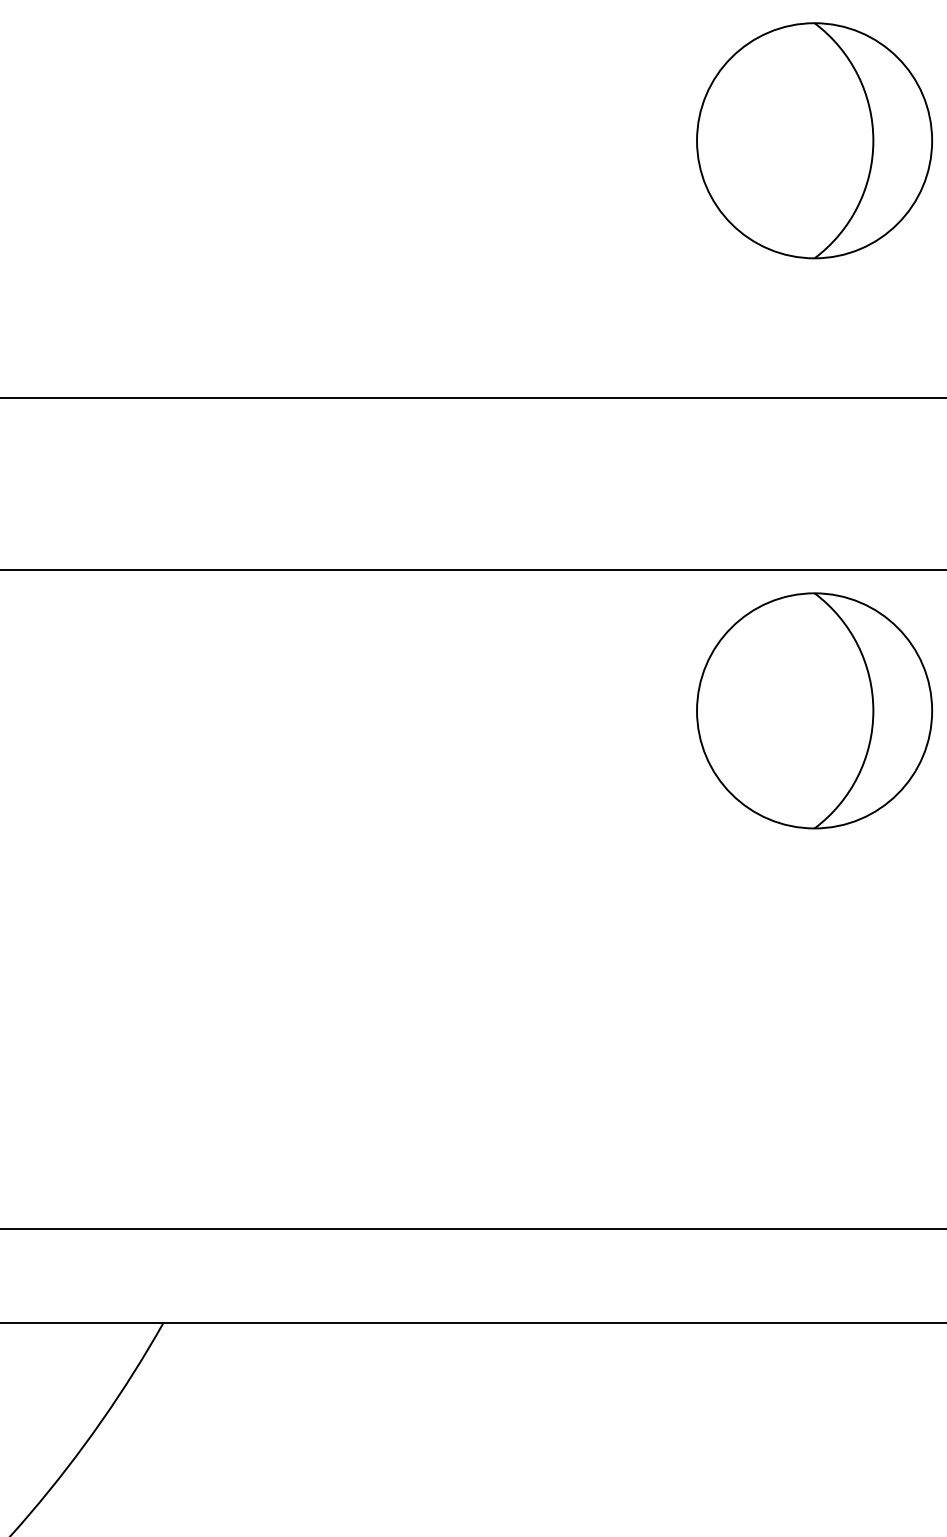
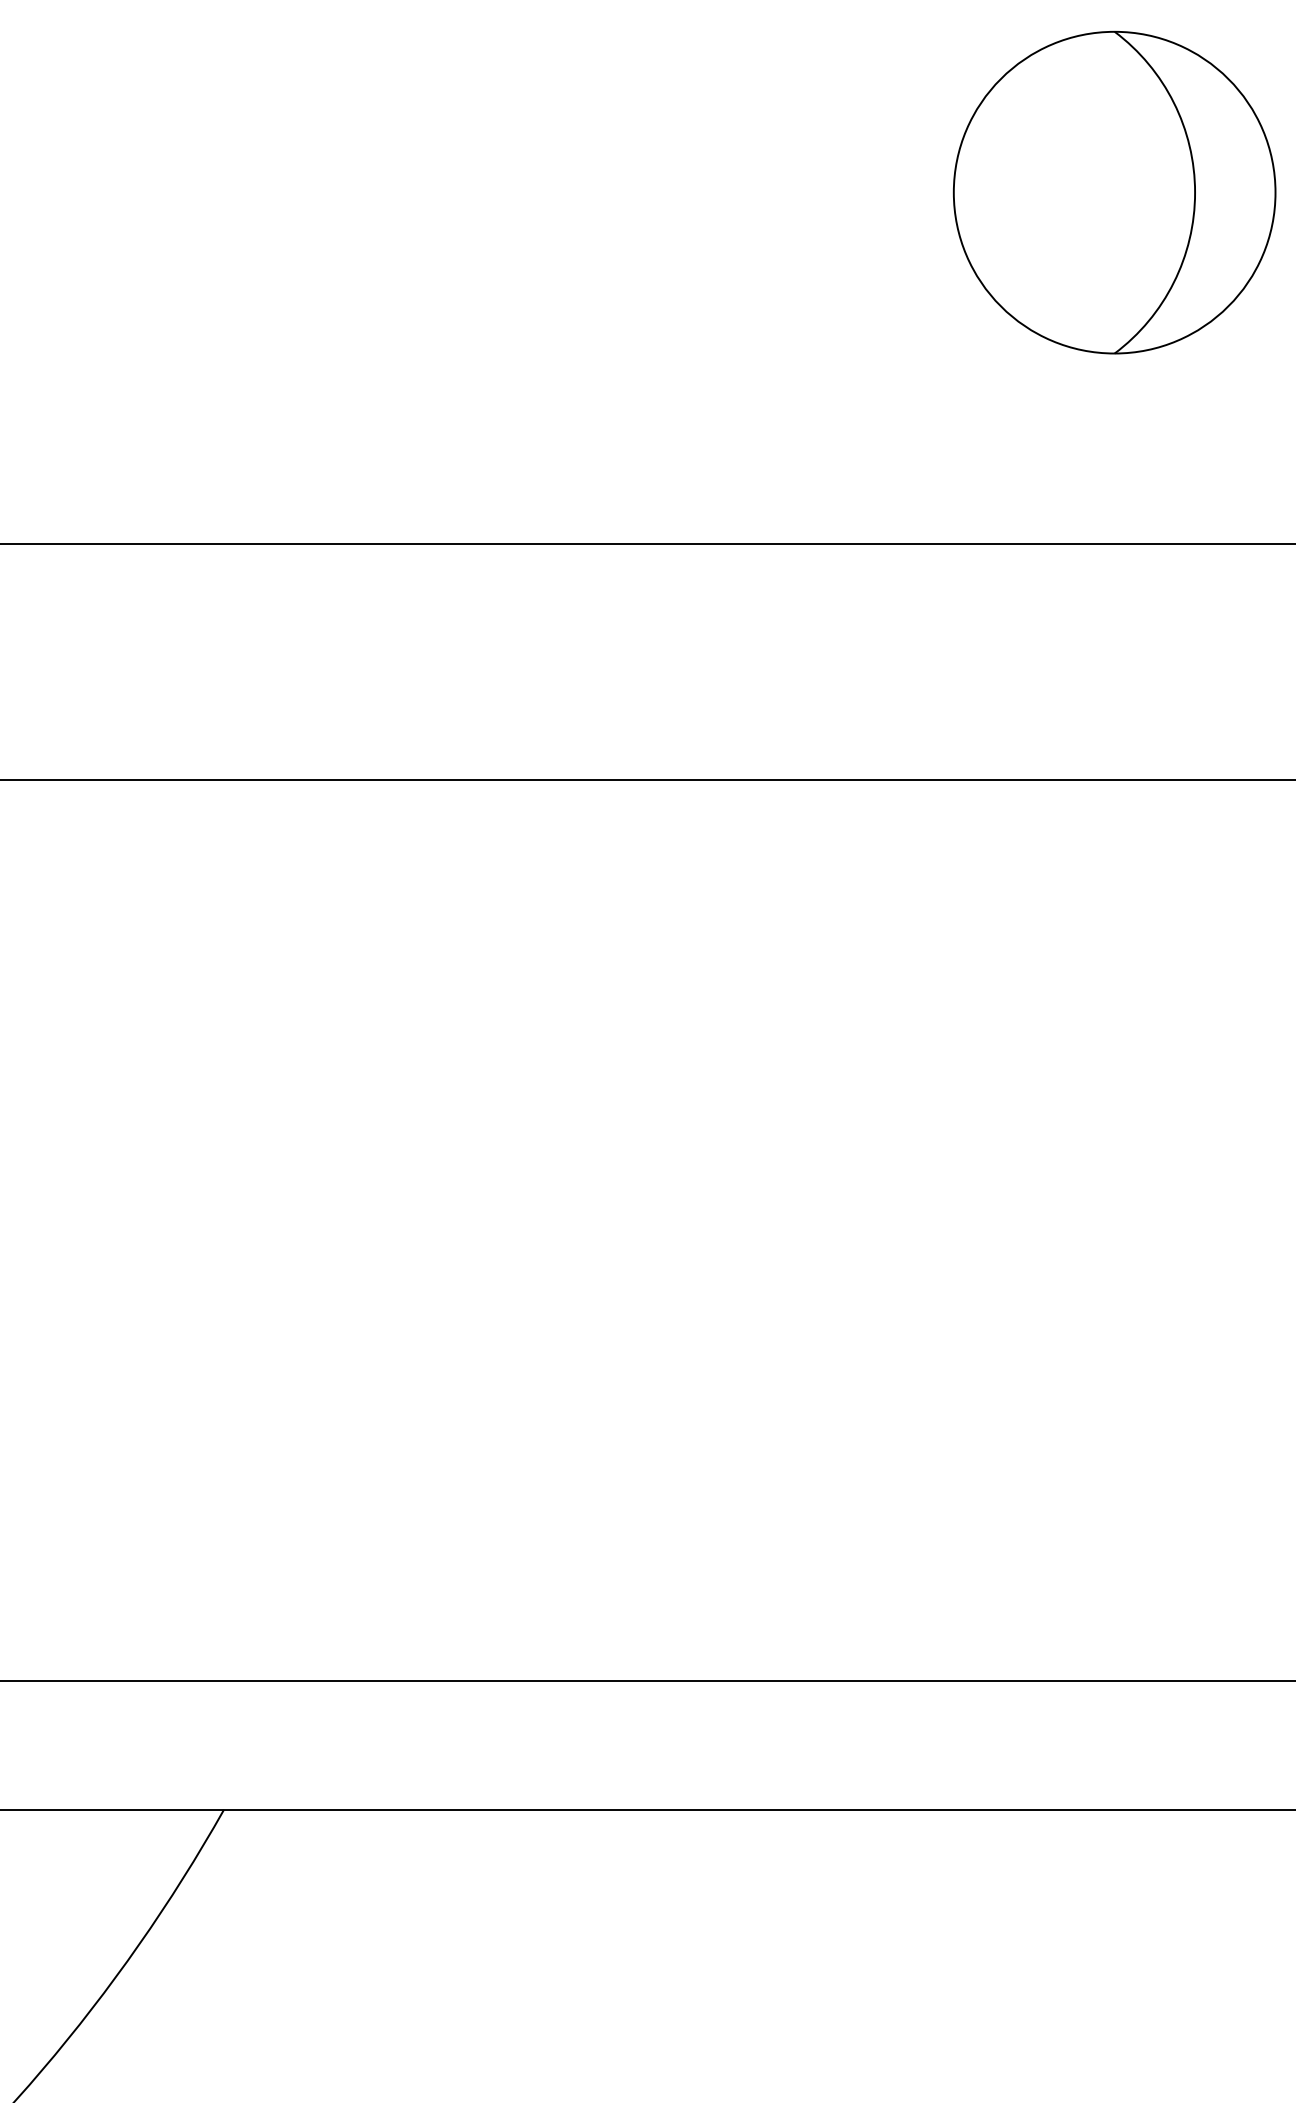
part: (814, 710) -> (1114, 972), removed

